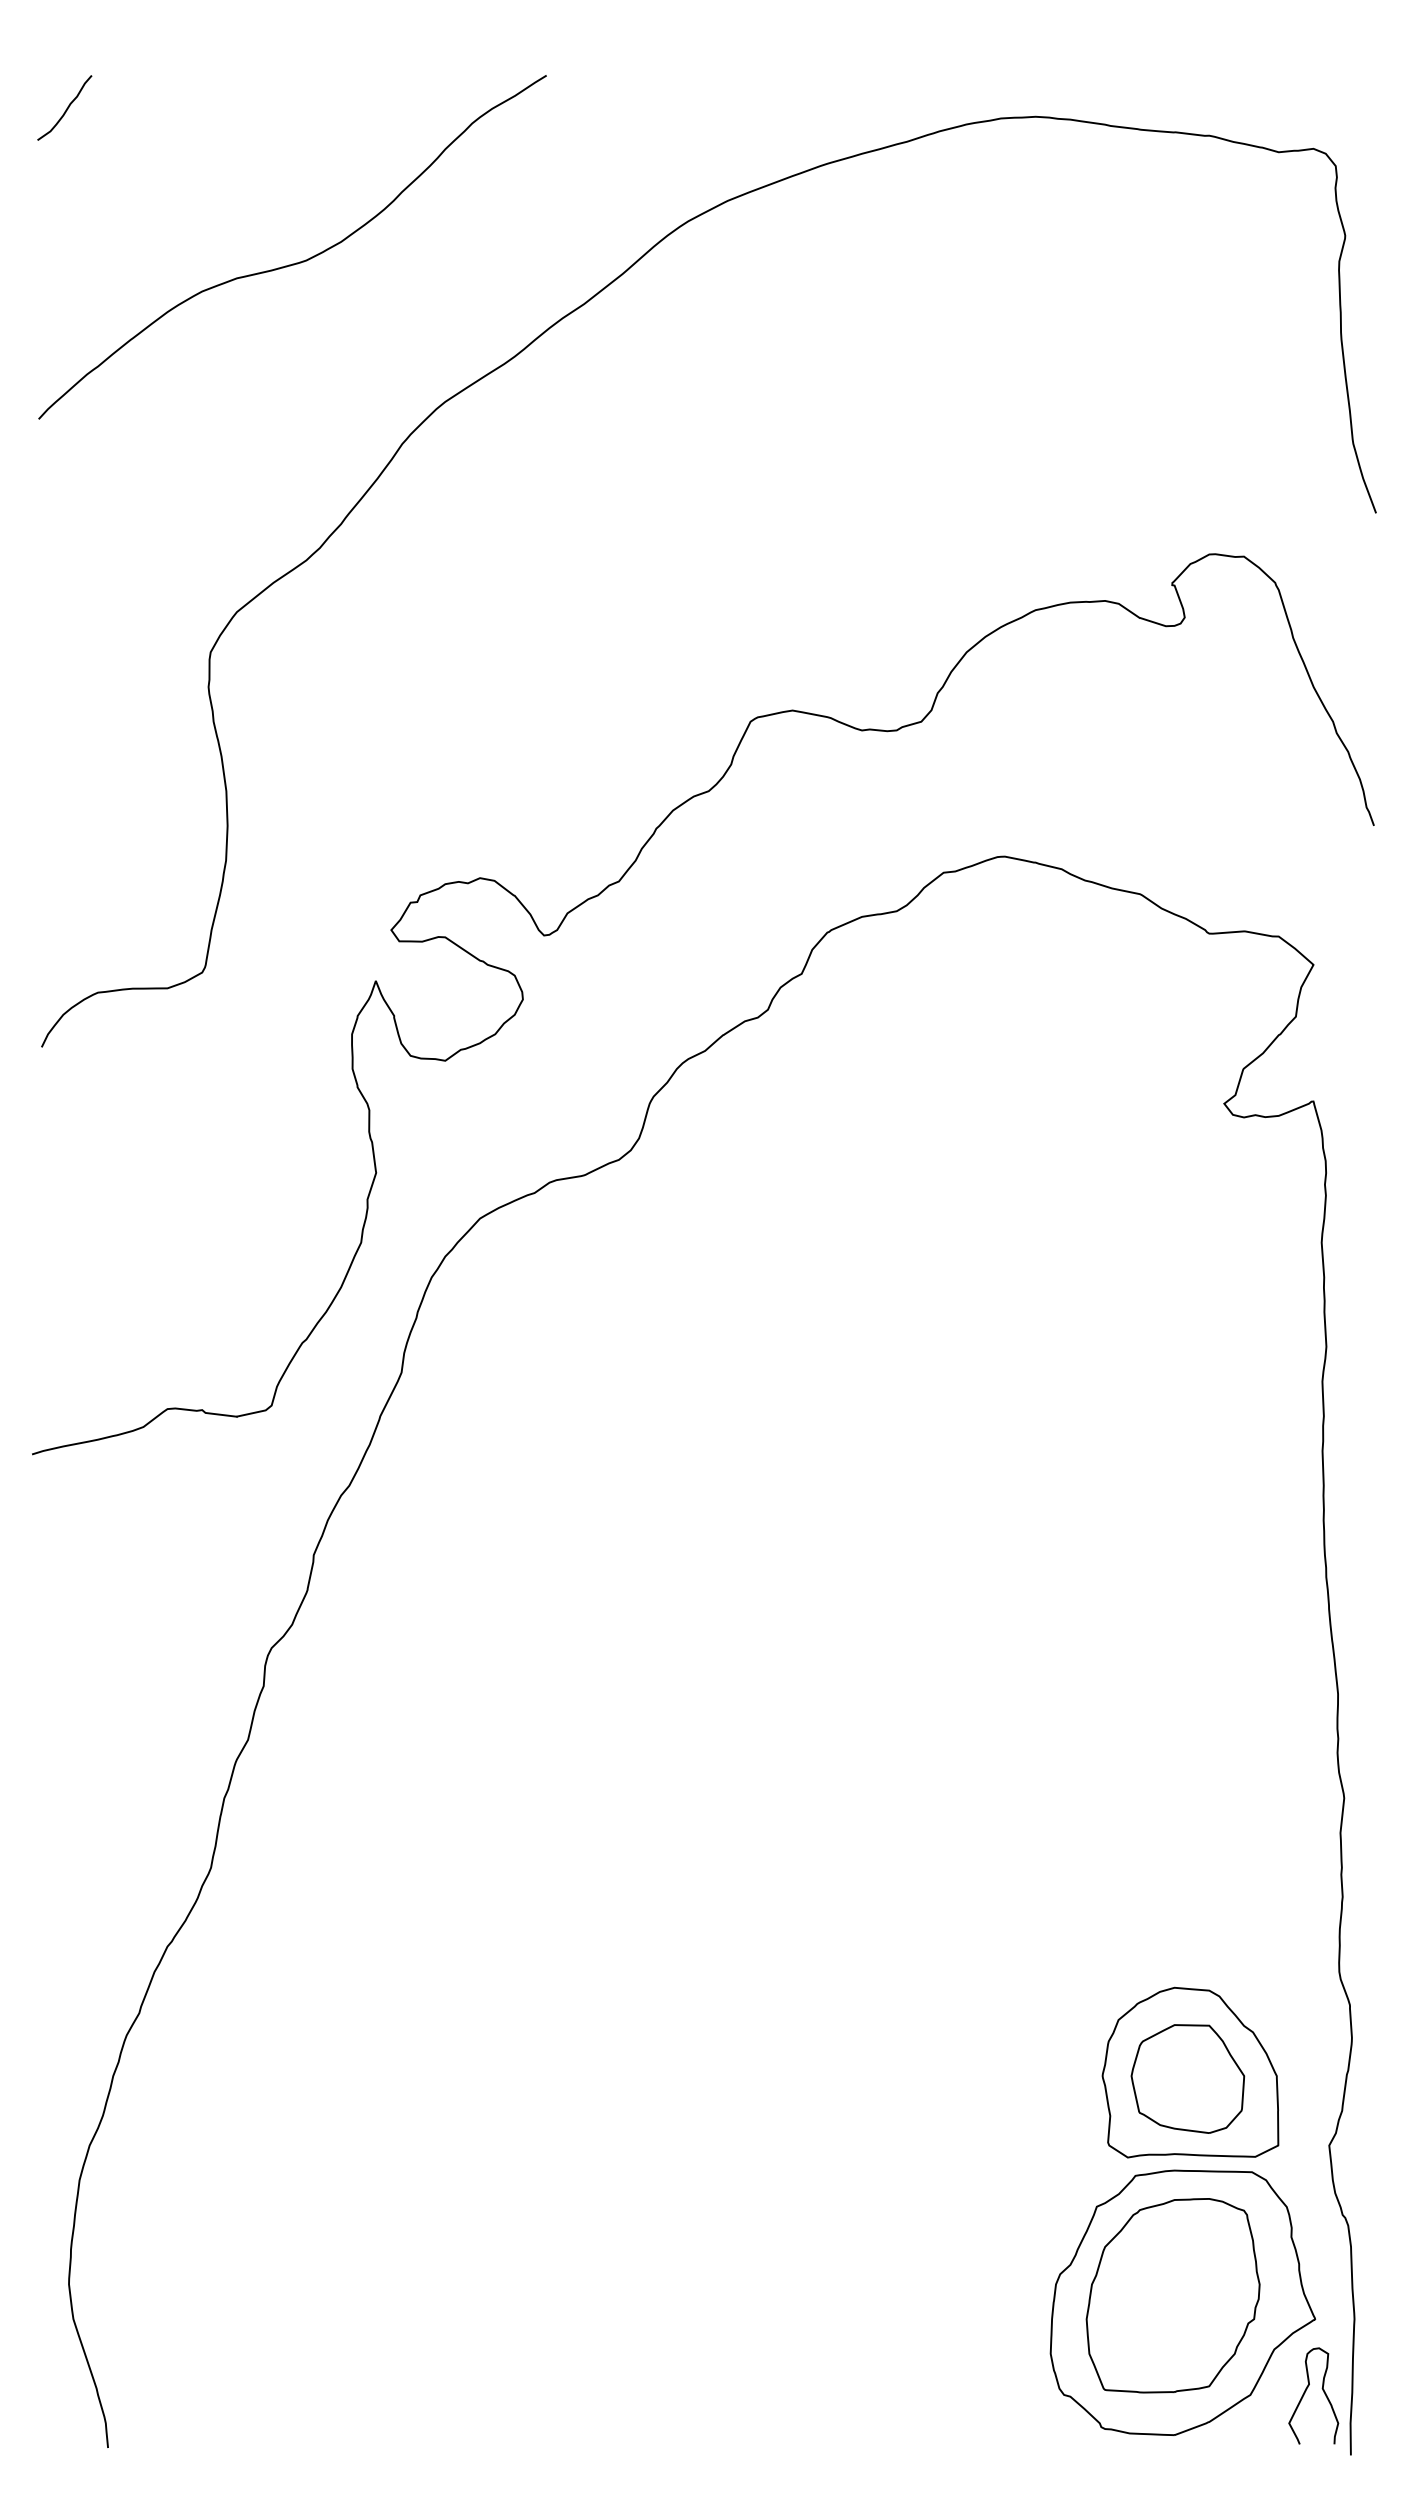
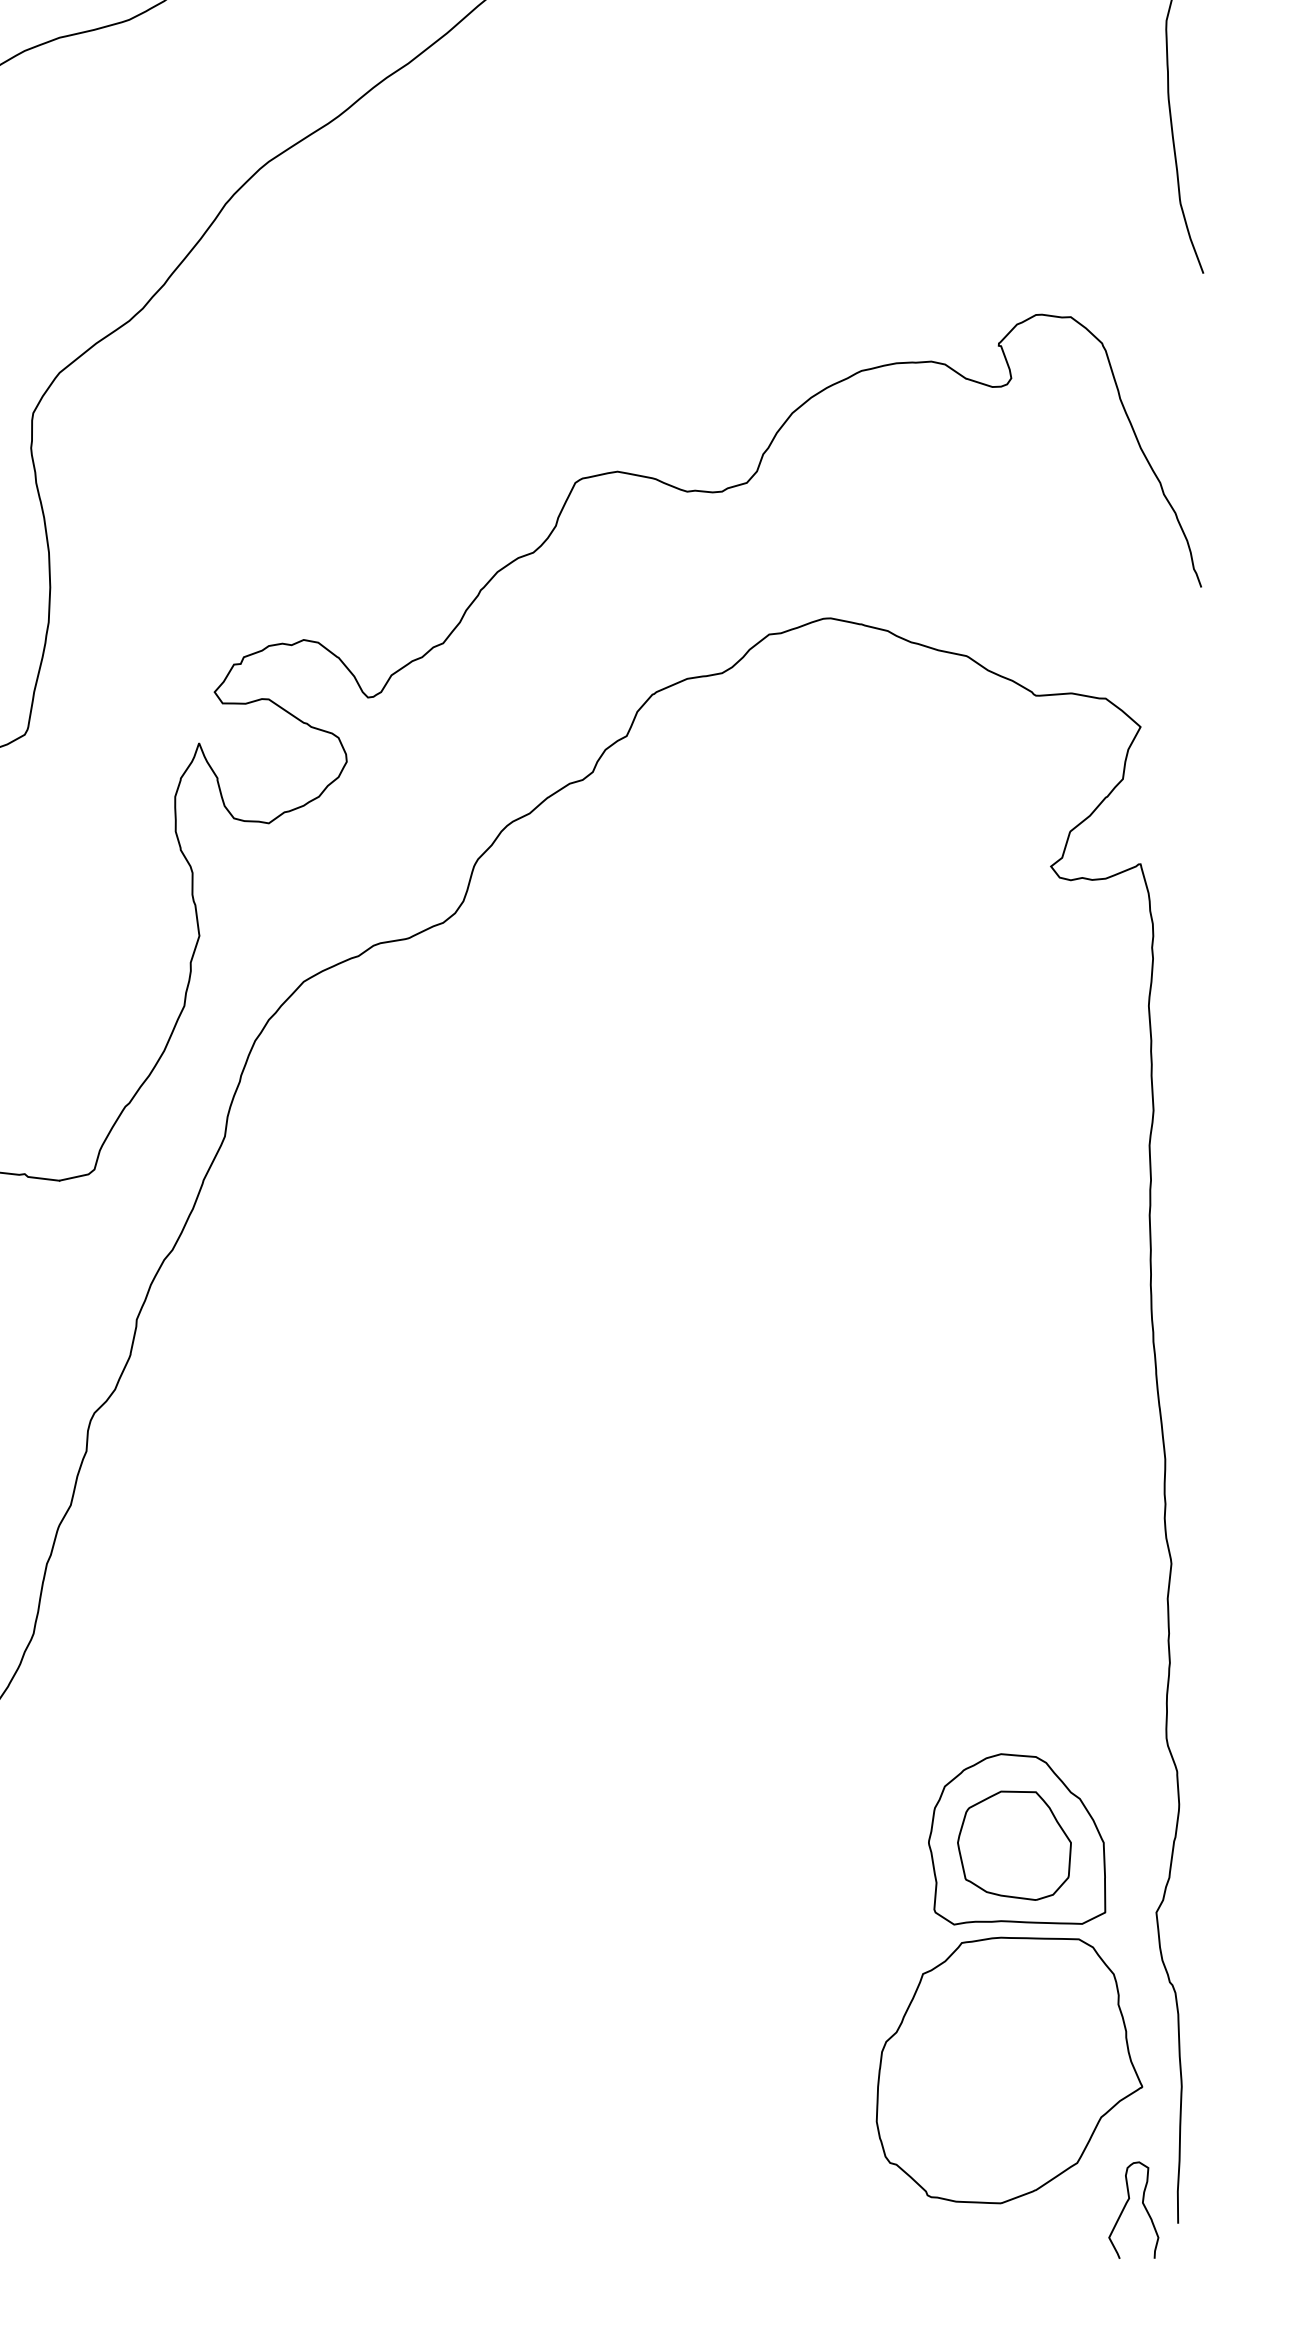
part: (1172, 2295) -> (999, 2063), removed
curve: (1306, 2391) -> (1126, 2205), moved

